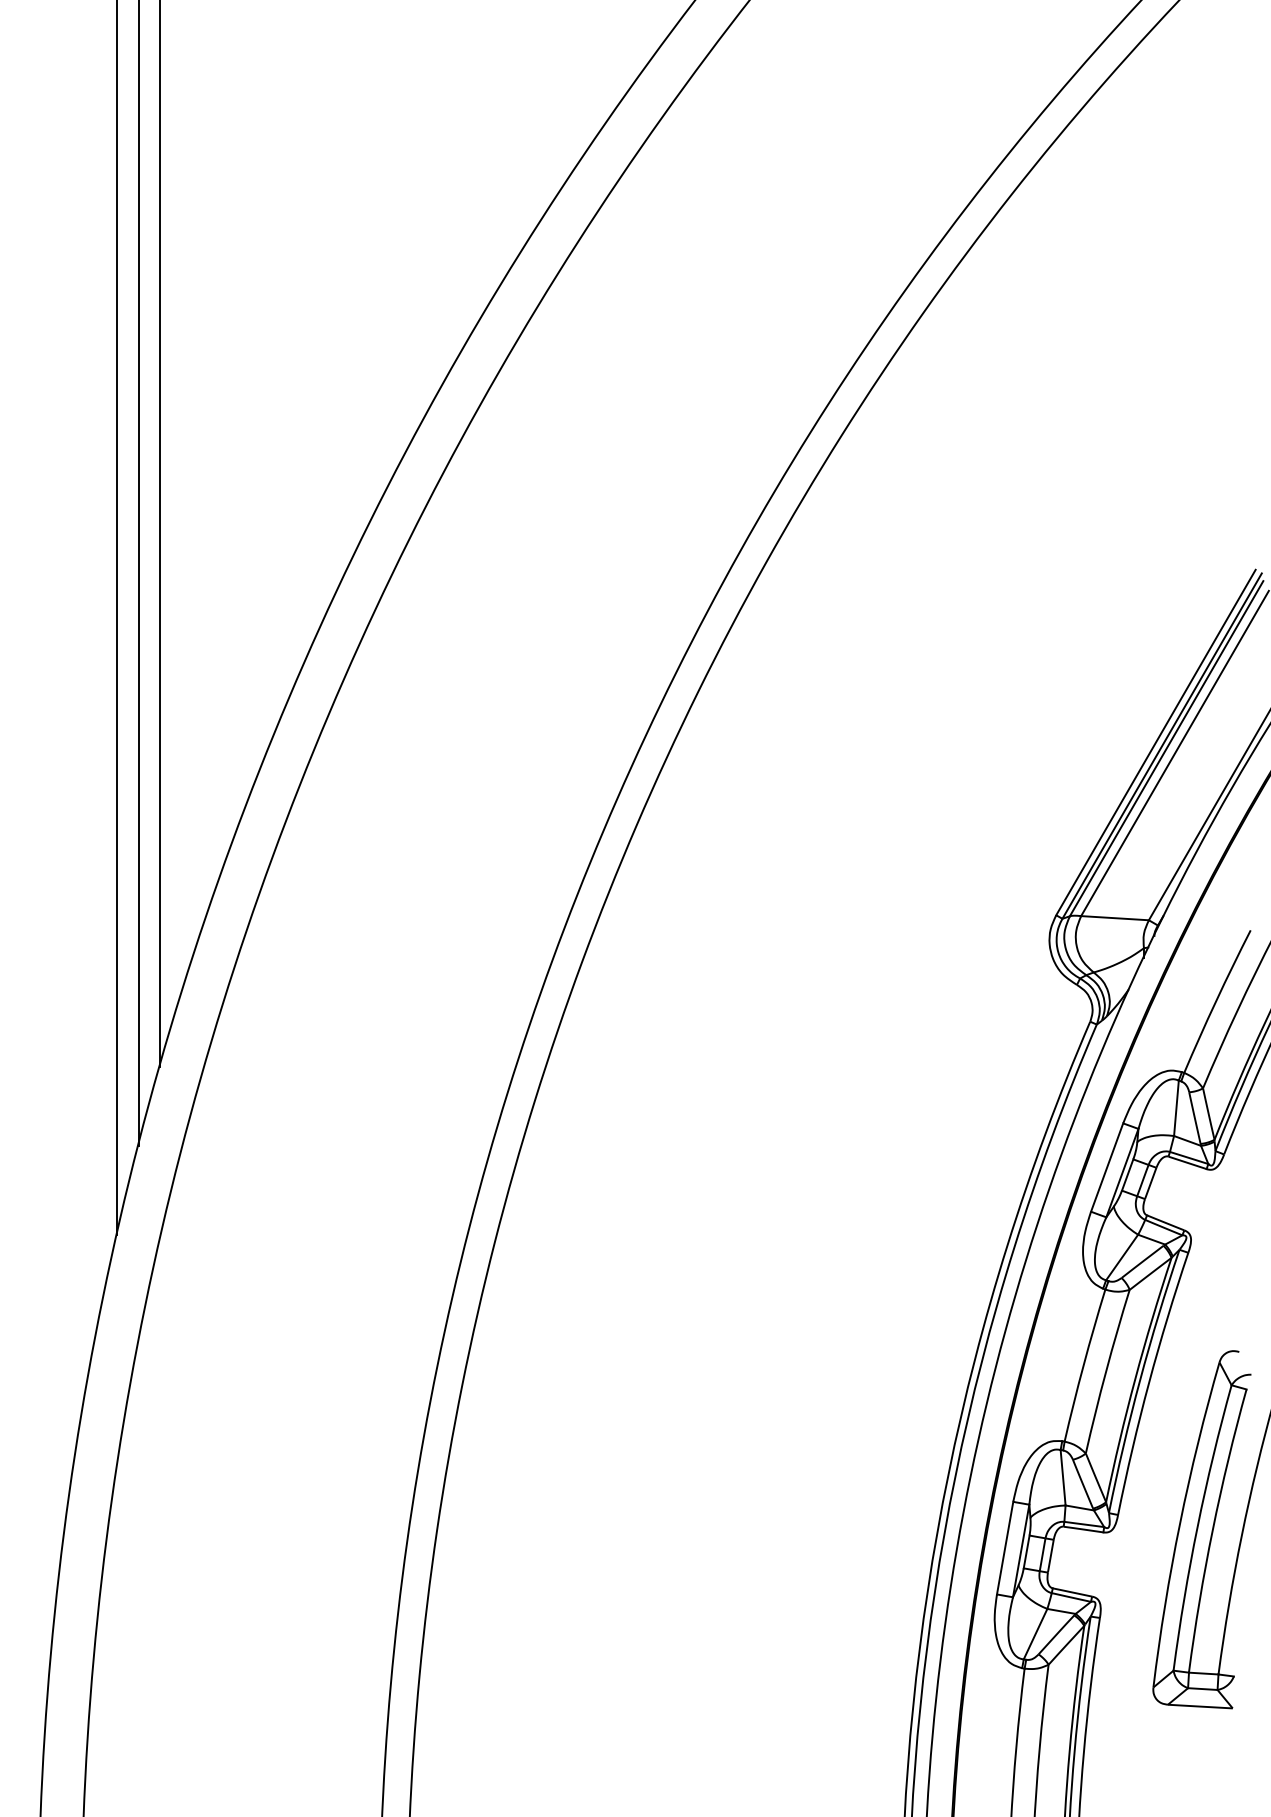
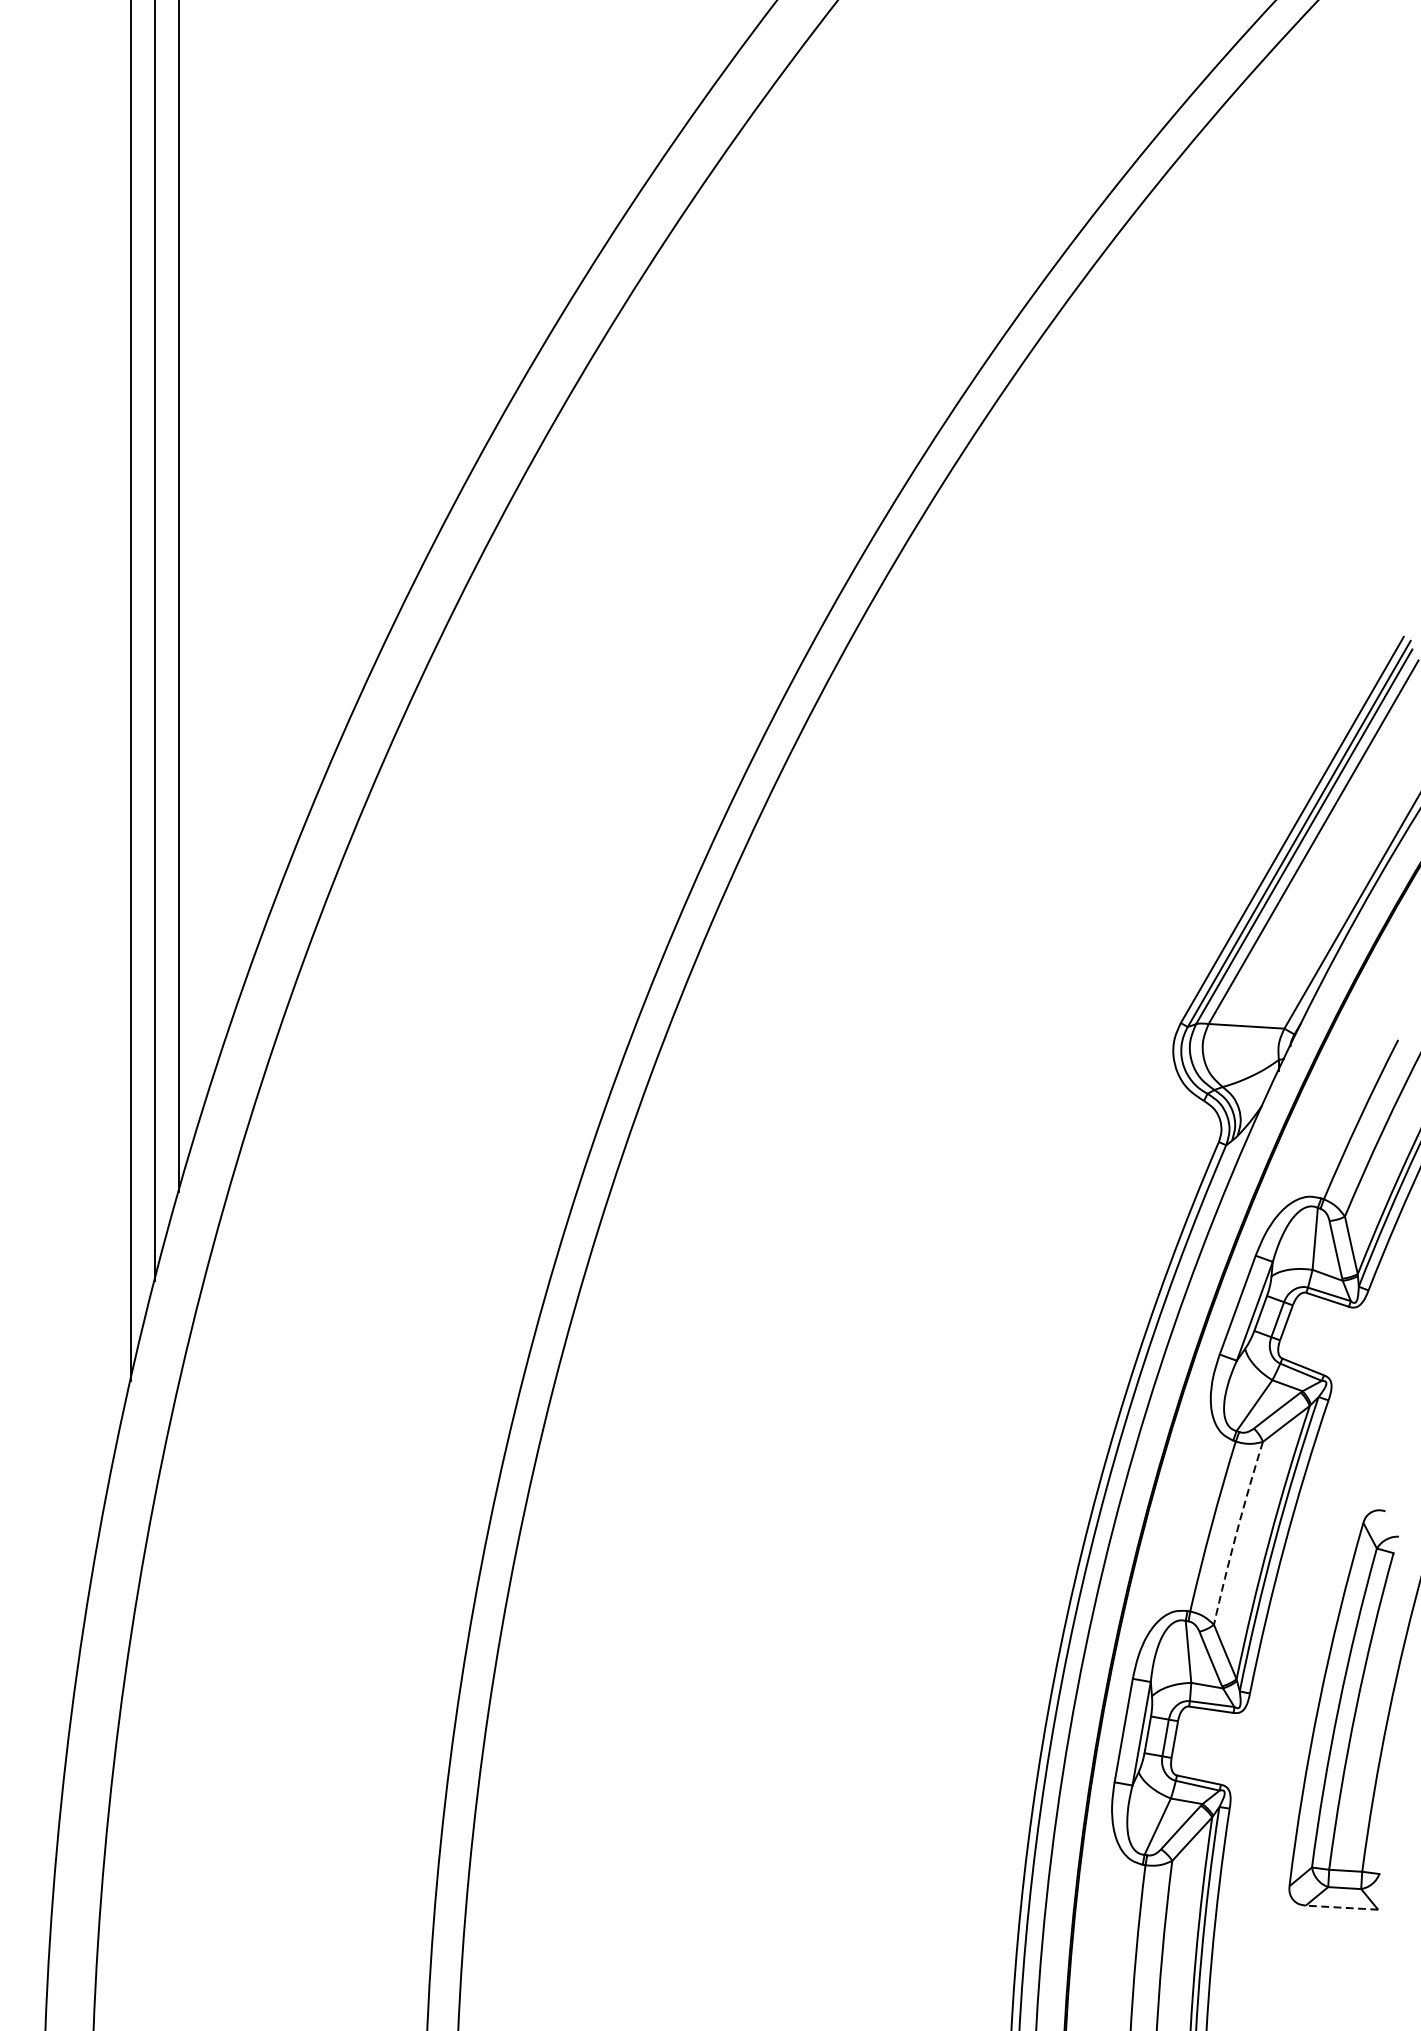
arc: (1106, 1371) -> (1237, 1533), solid -> dashed
line: (1198, 1706) -> (1339, 1907), solid -> dashed

